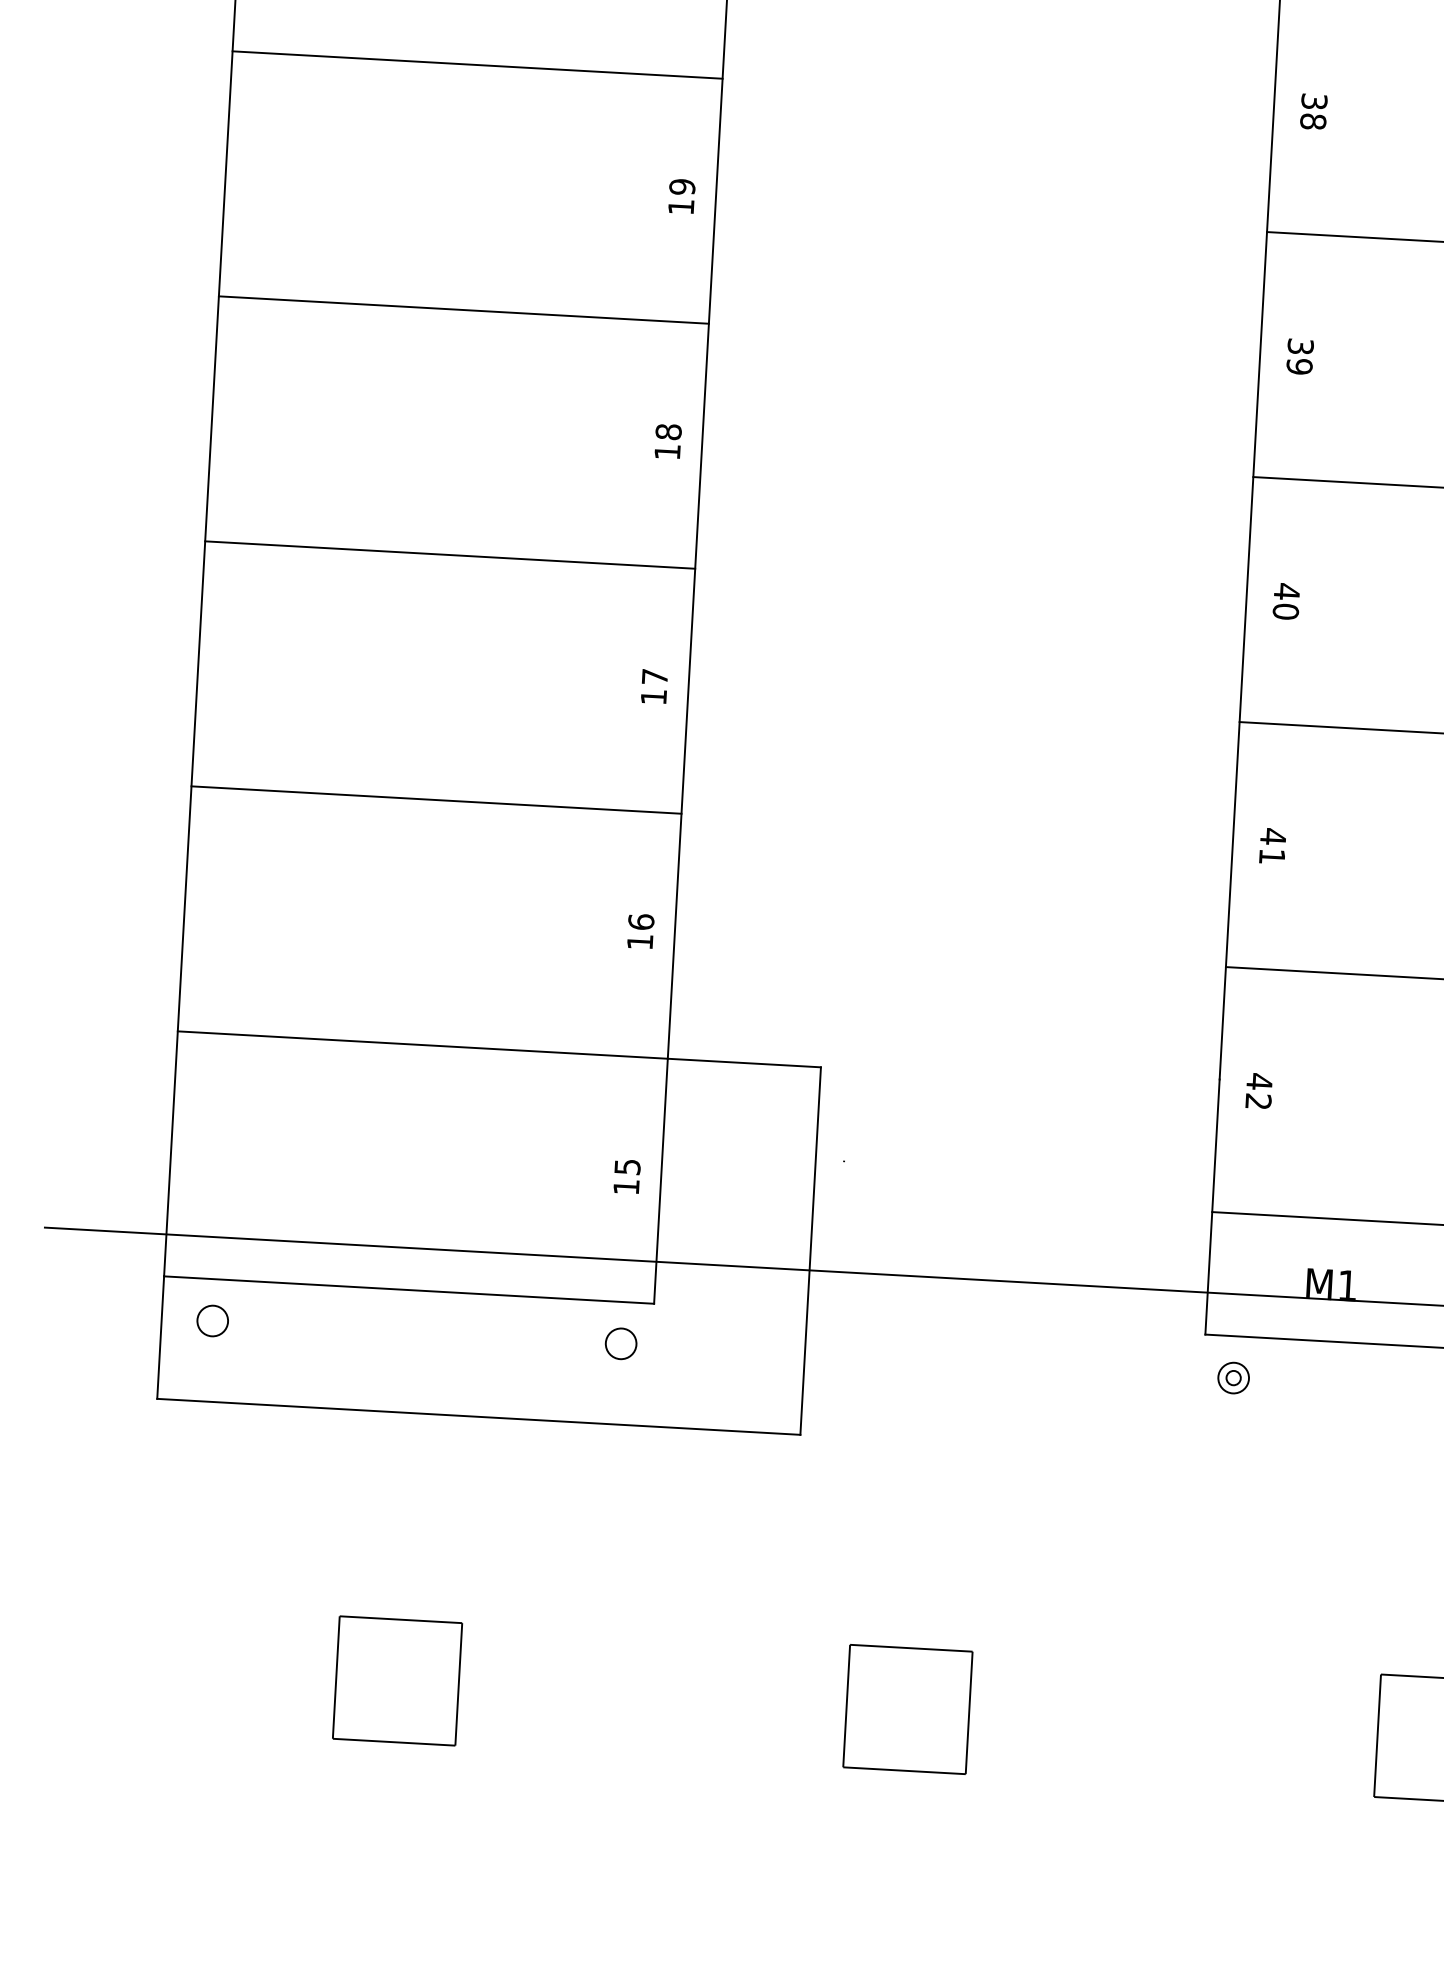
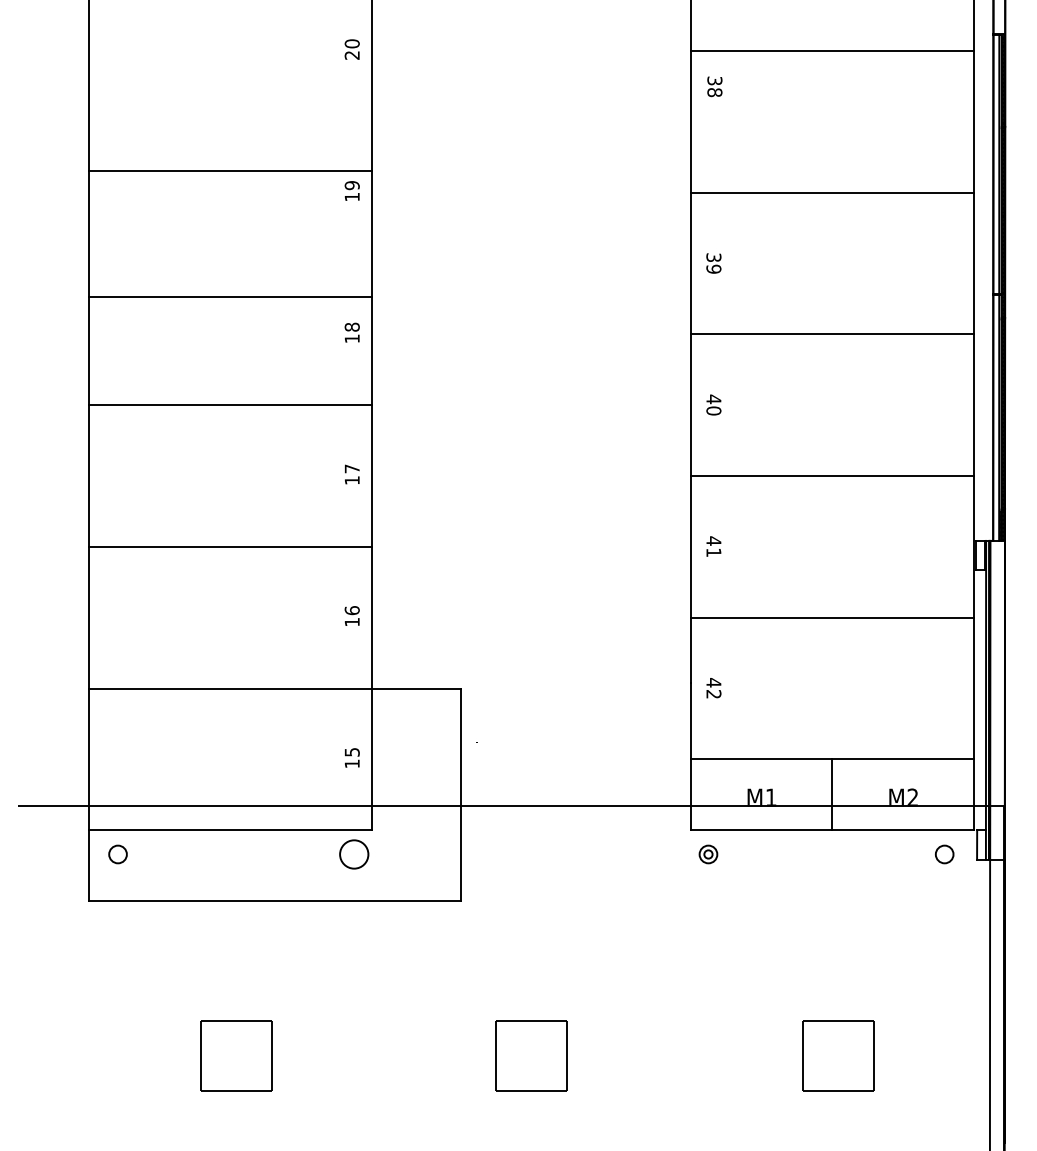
line: (476, 64) -> (229, 170), moved
text: (1313, 111) -> (714, 86), moved
line: (462, 309) -> (229, 296), moved
circle: (621, 1343) -> (354, 854), size x1.6

